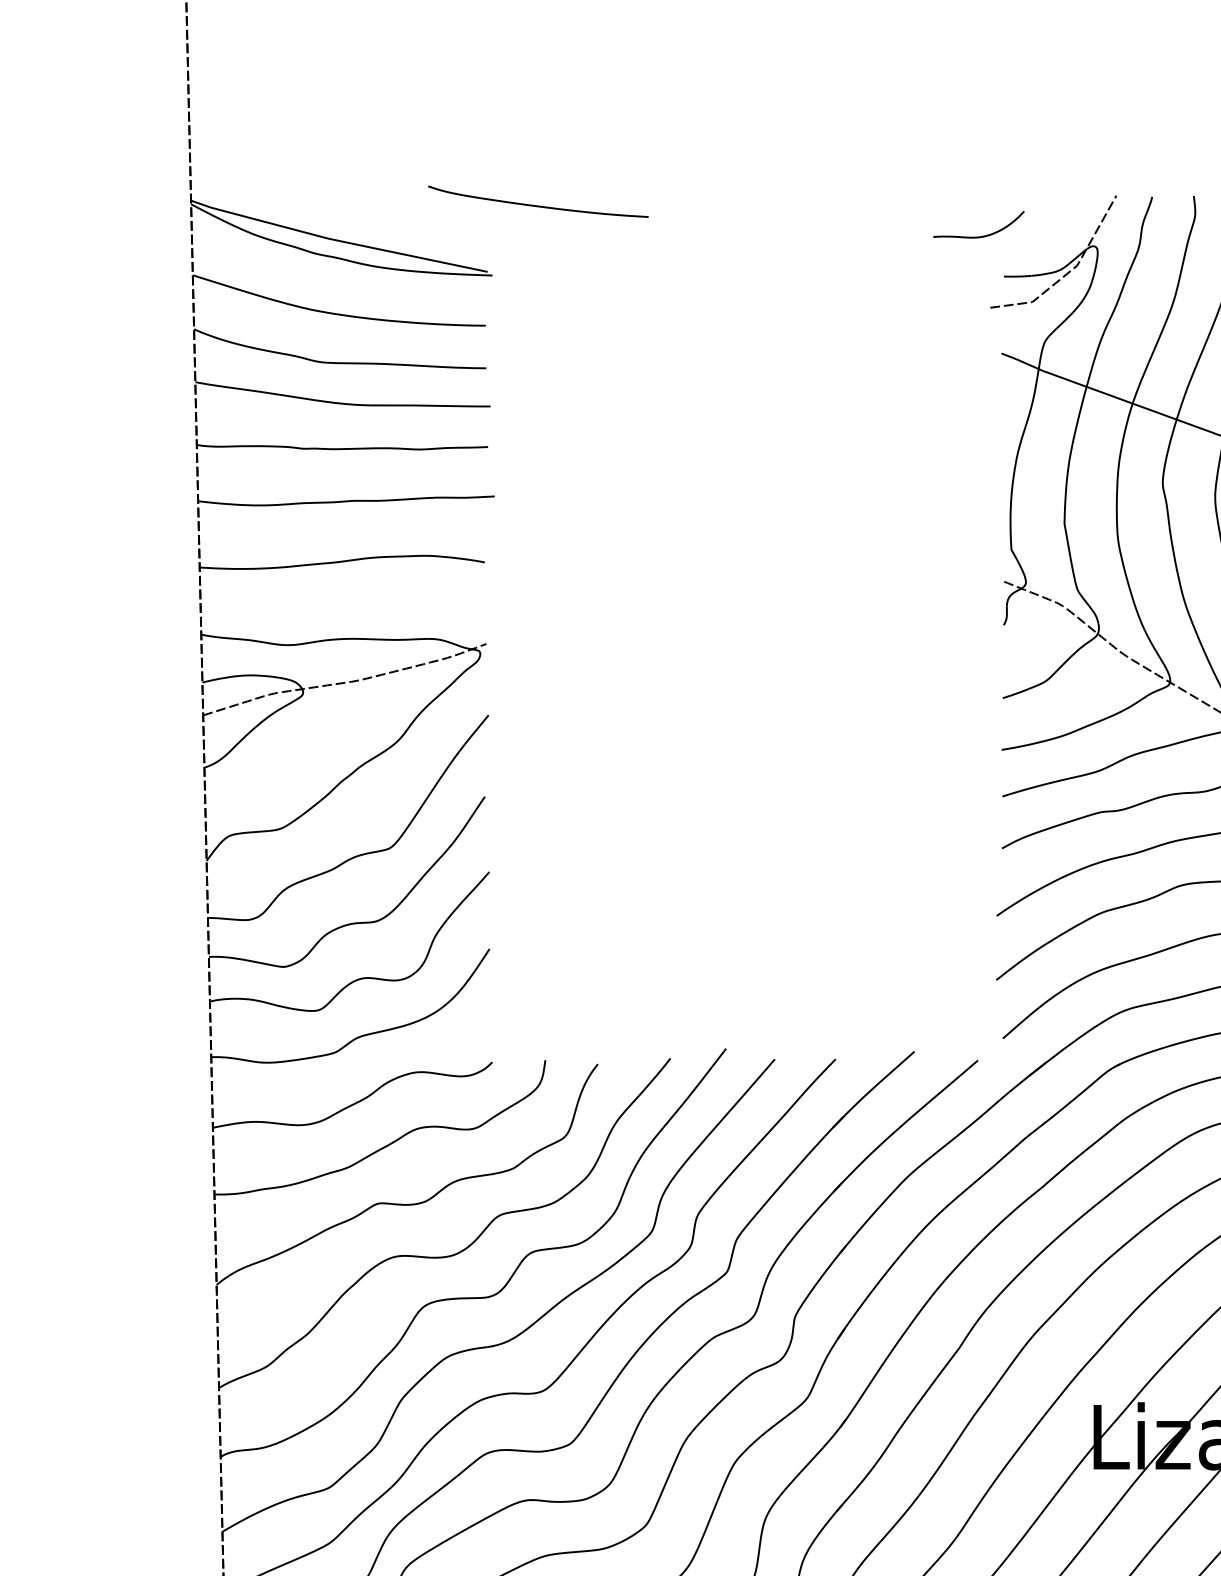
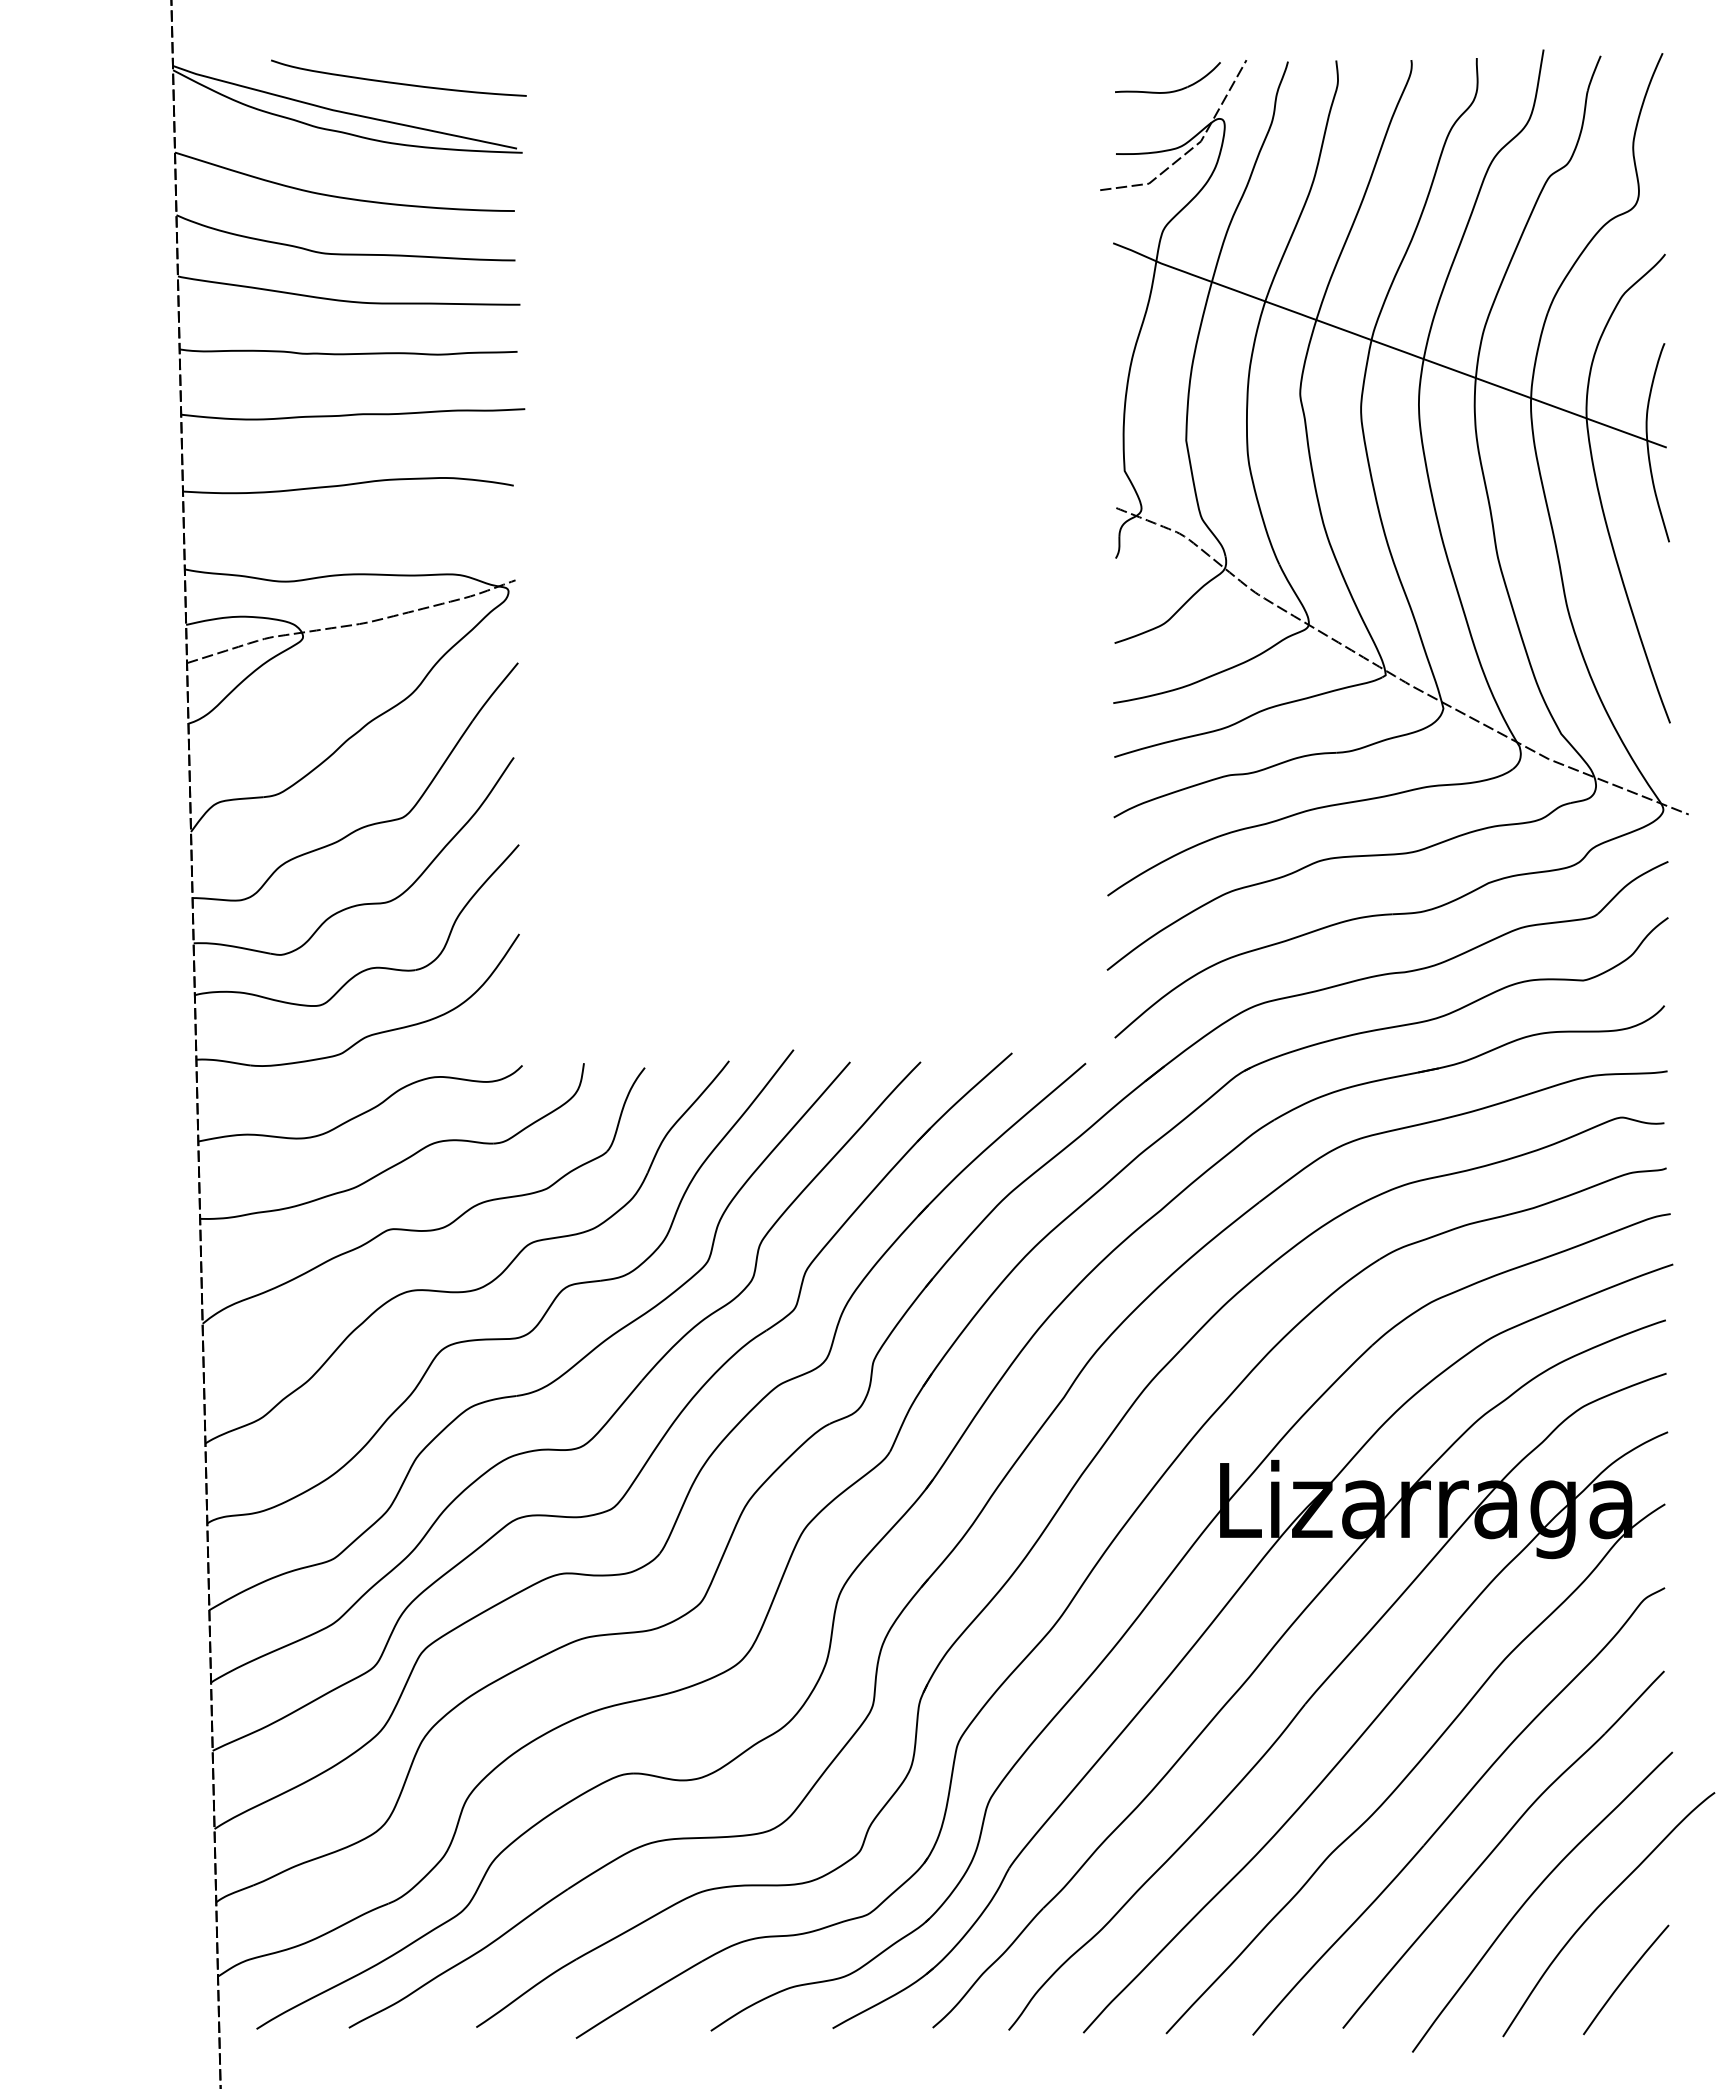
curve: (538, 205) -> (398, 82), moved
part: (982, 235) -> (1172, 90), moved

